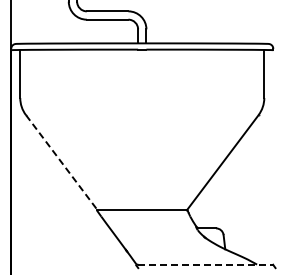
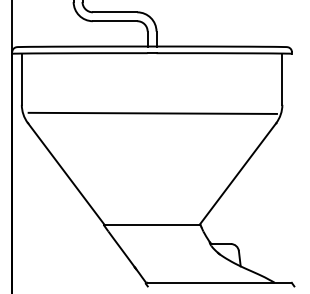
line: (142, 105) -> (152, 112), added
line: (61, 162) -> (65, 173), dashed -> solid
line: (206, 264) -> (220, 282), dashed -> solid

